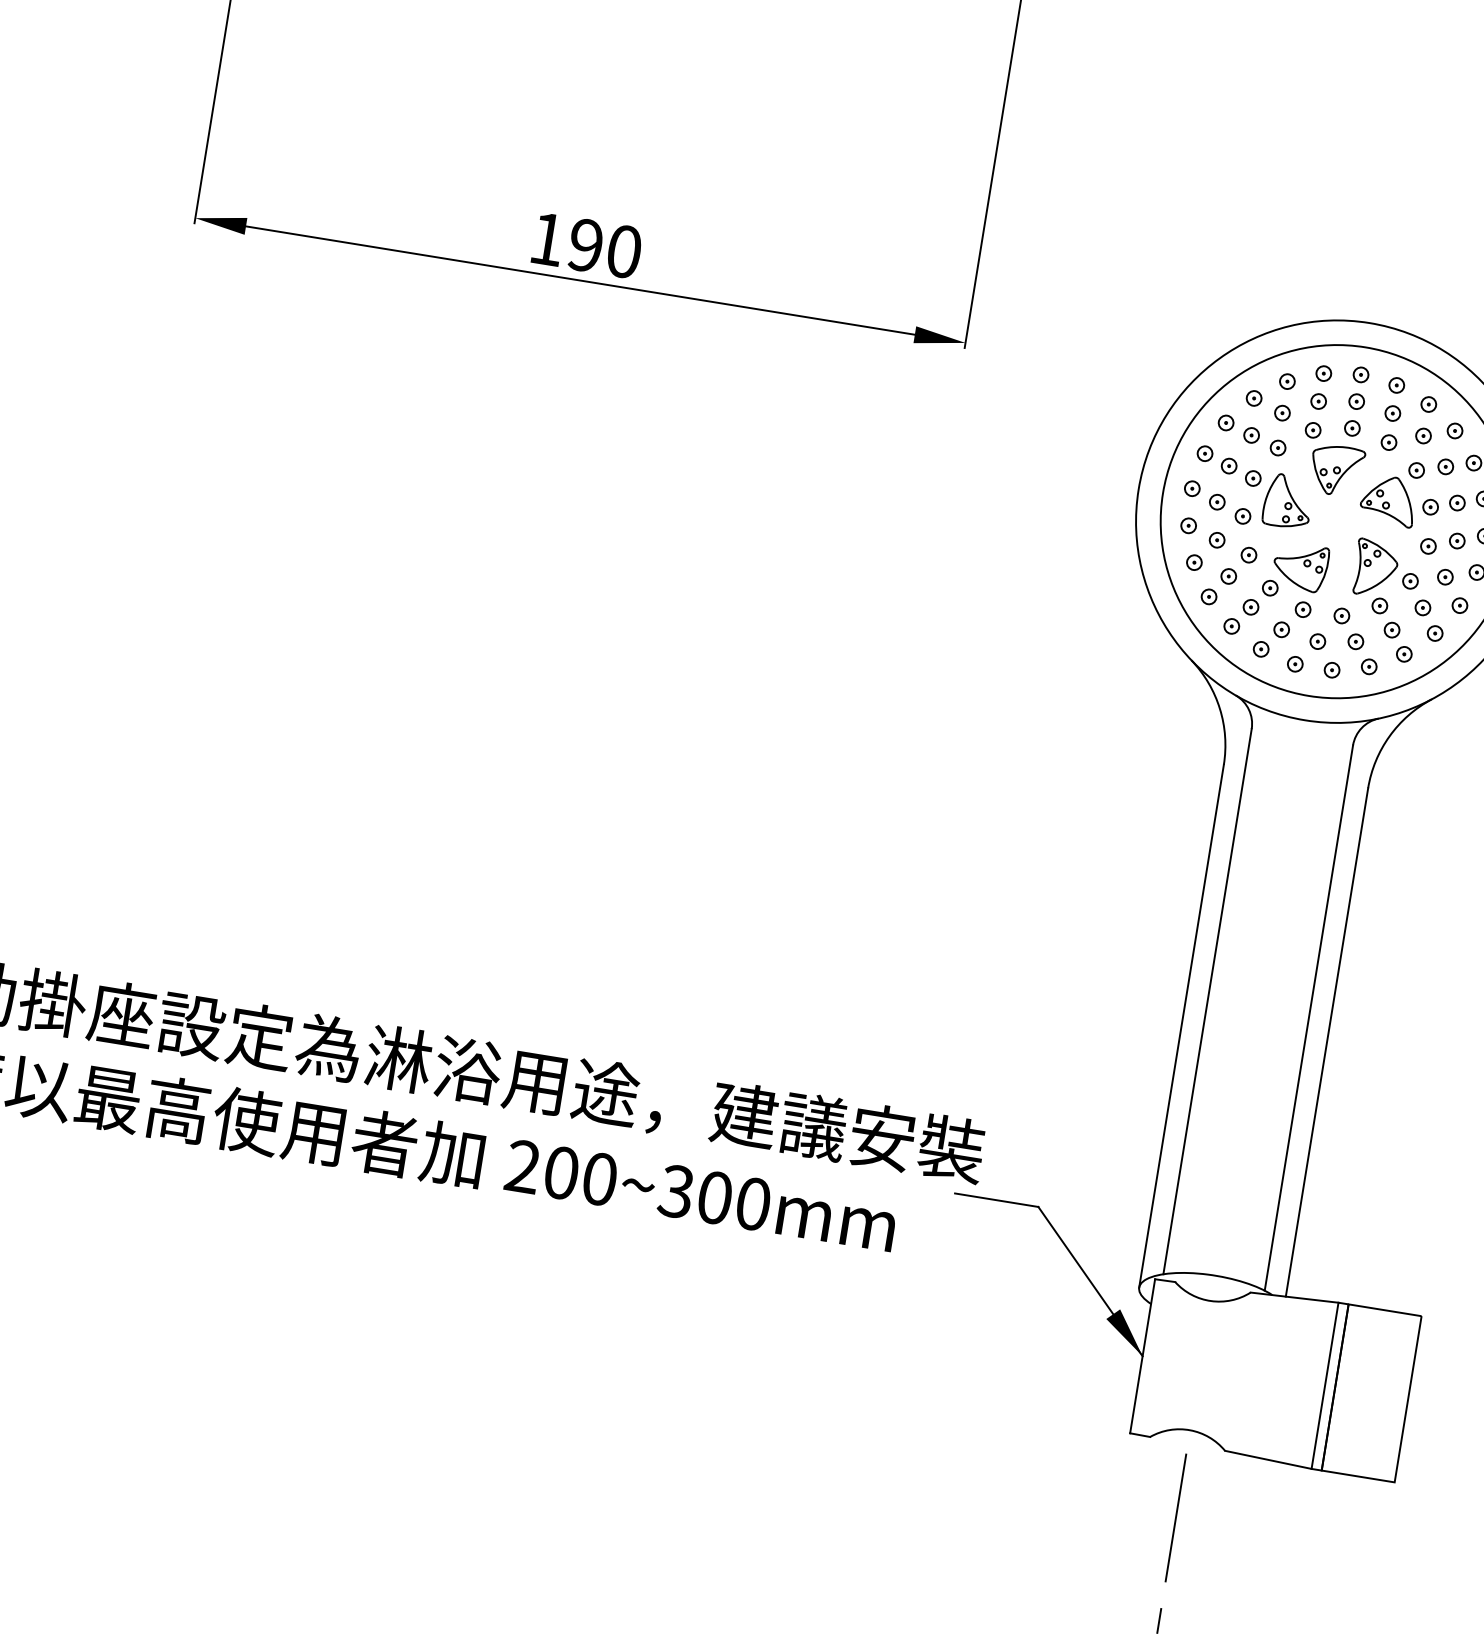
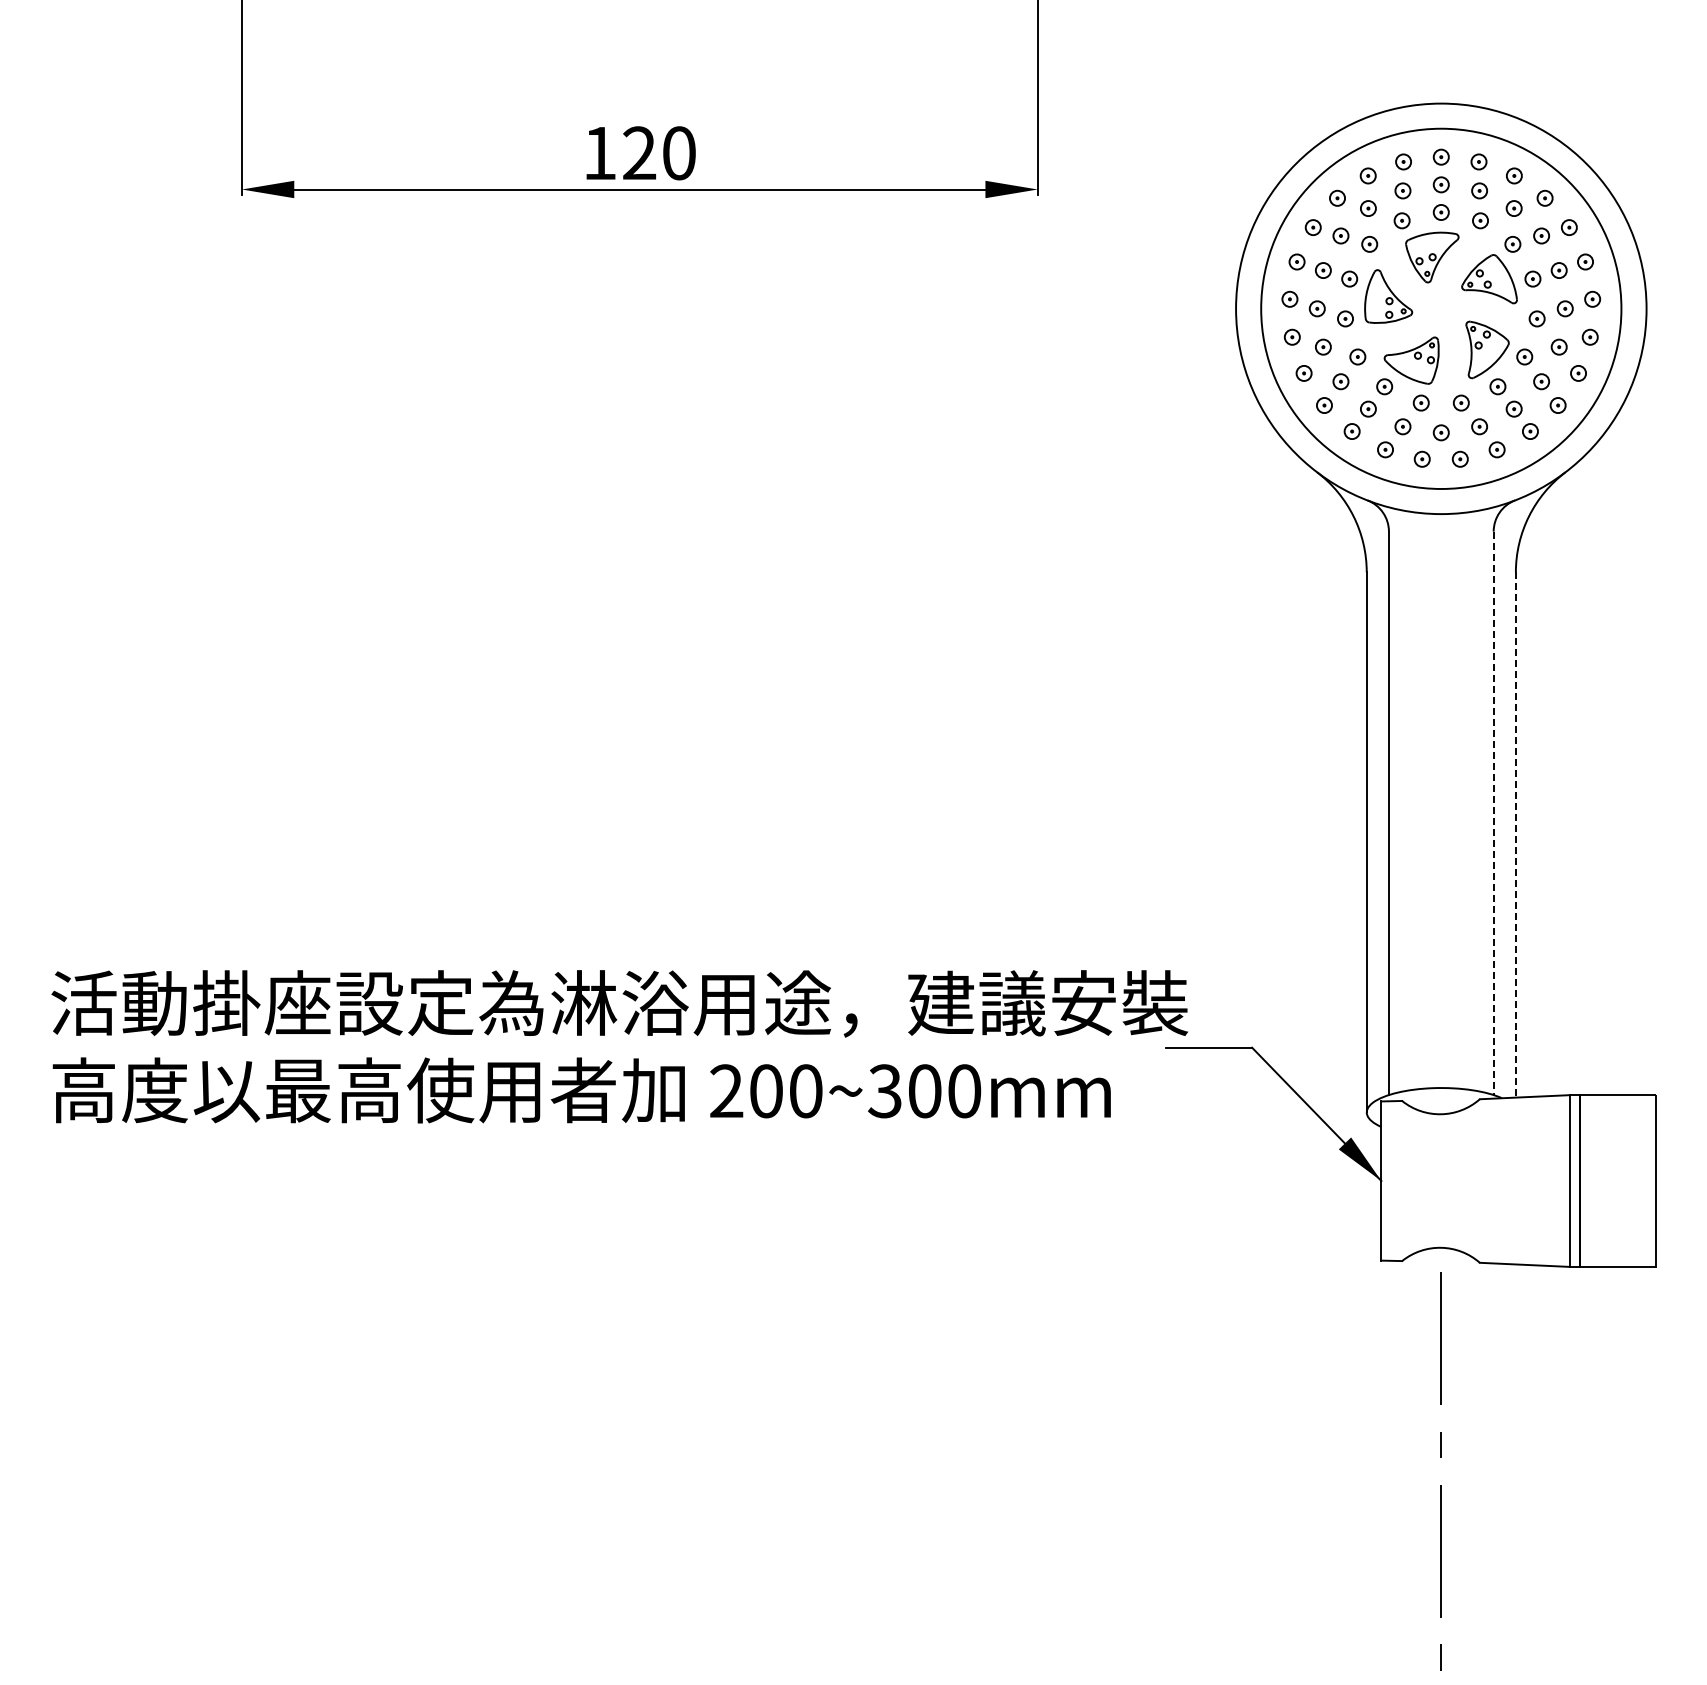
text: (585, 245) -> (639, 153), 190 -> 120
line: (1308, 1018) -> (1493, 813), solid -> dashed
line: (1326, 1041) -> (1515, 834), solid -> dashed

